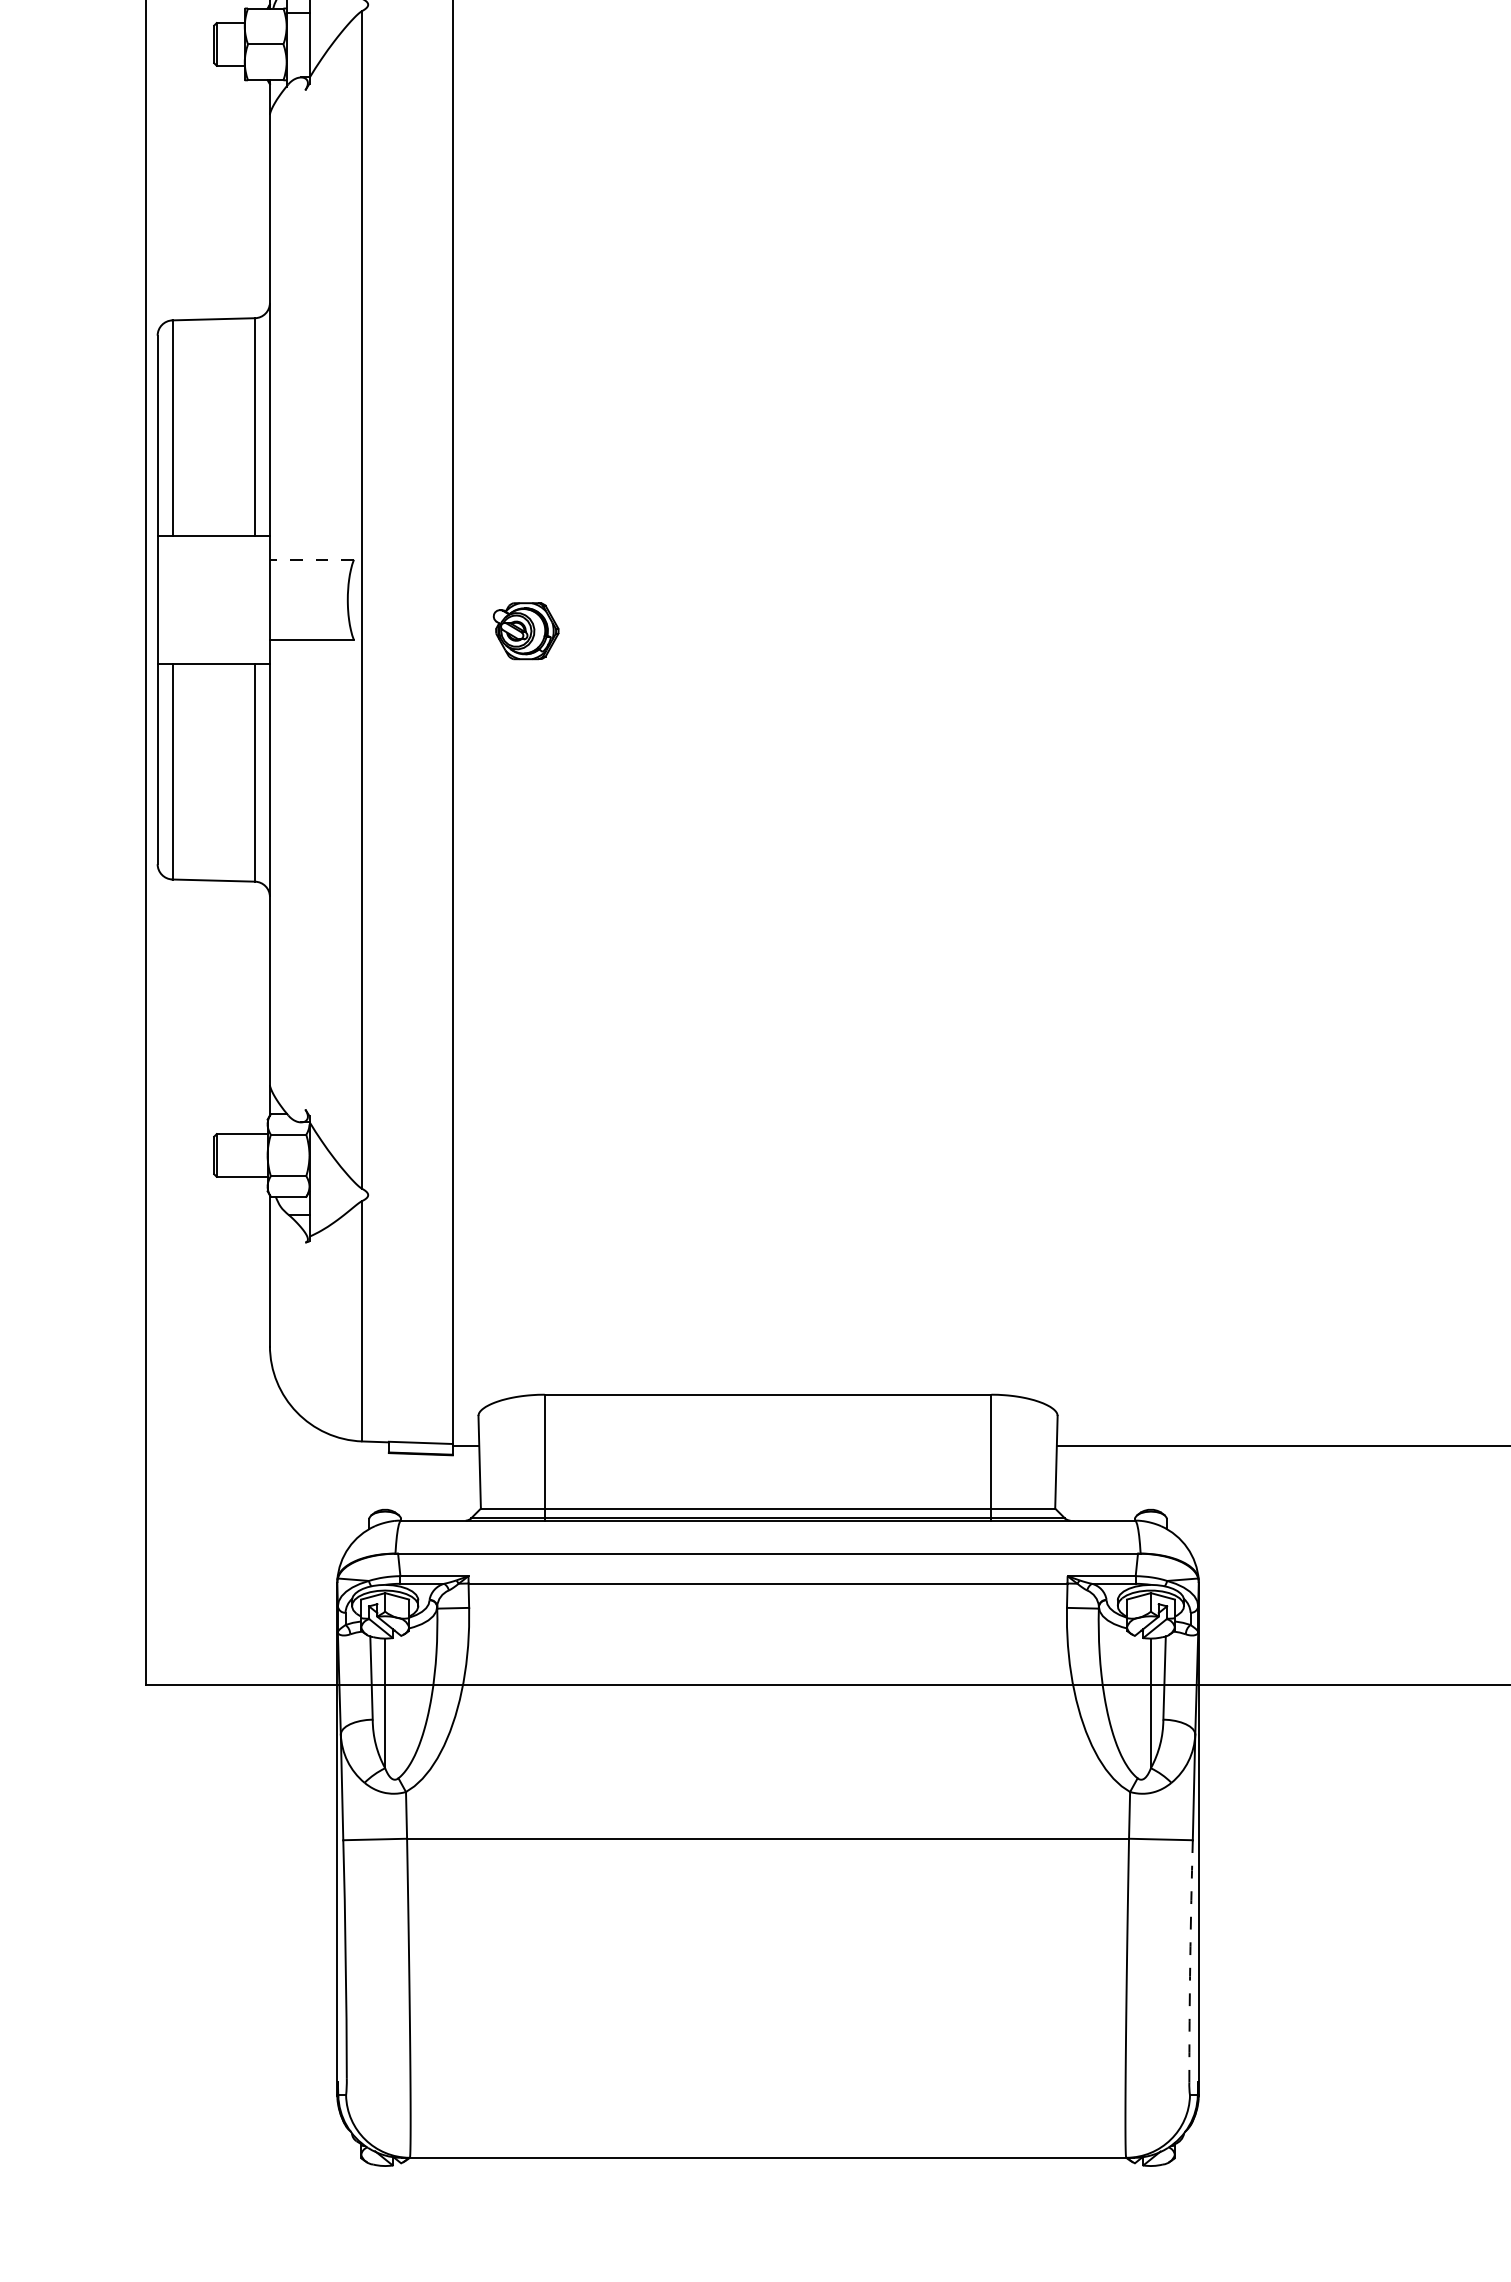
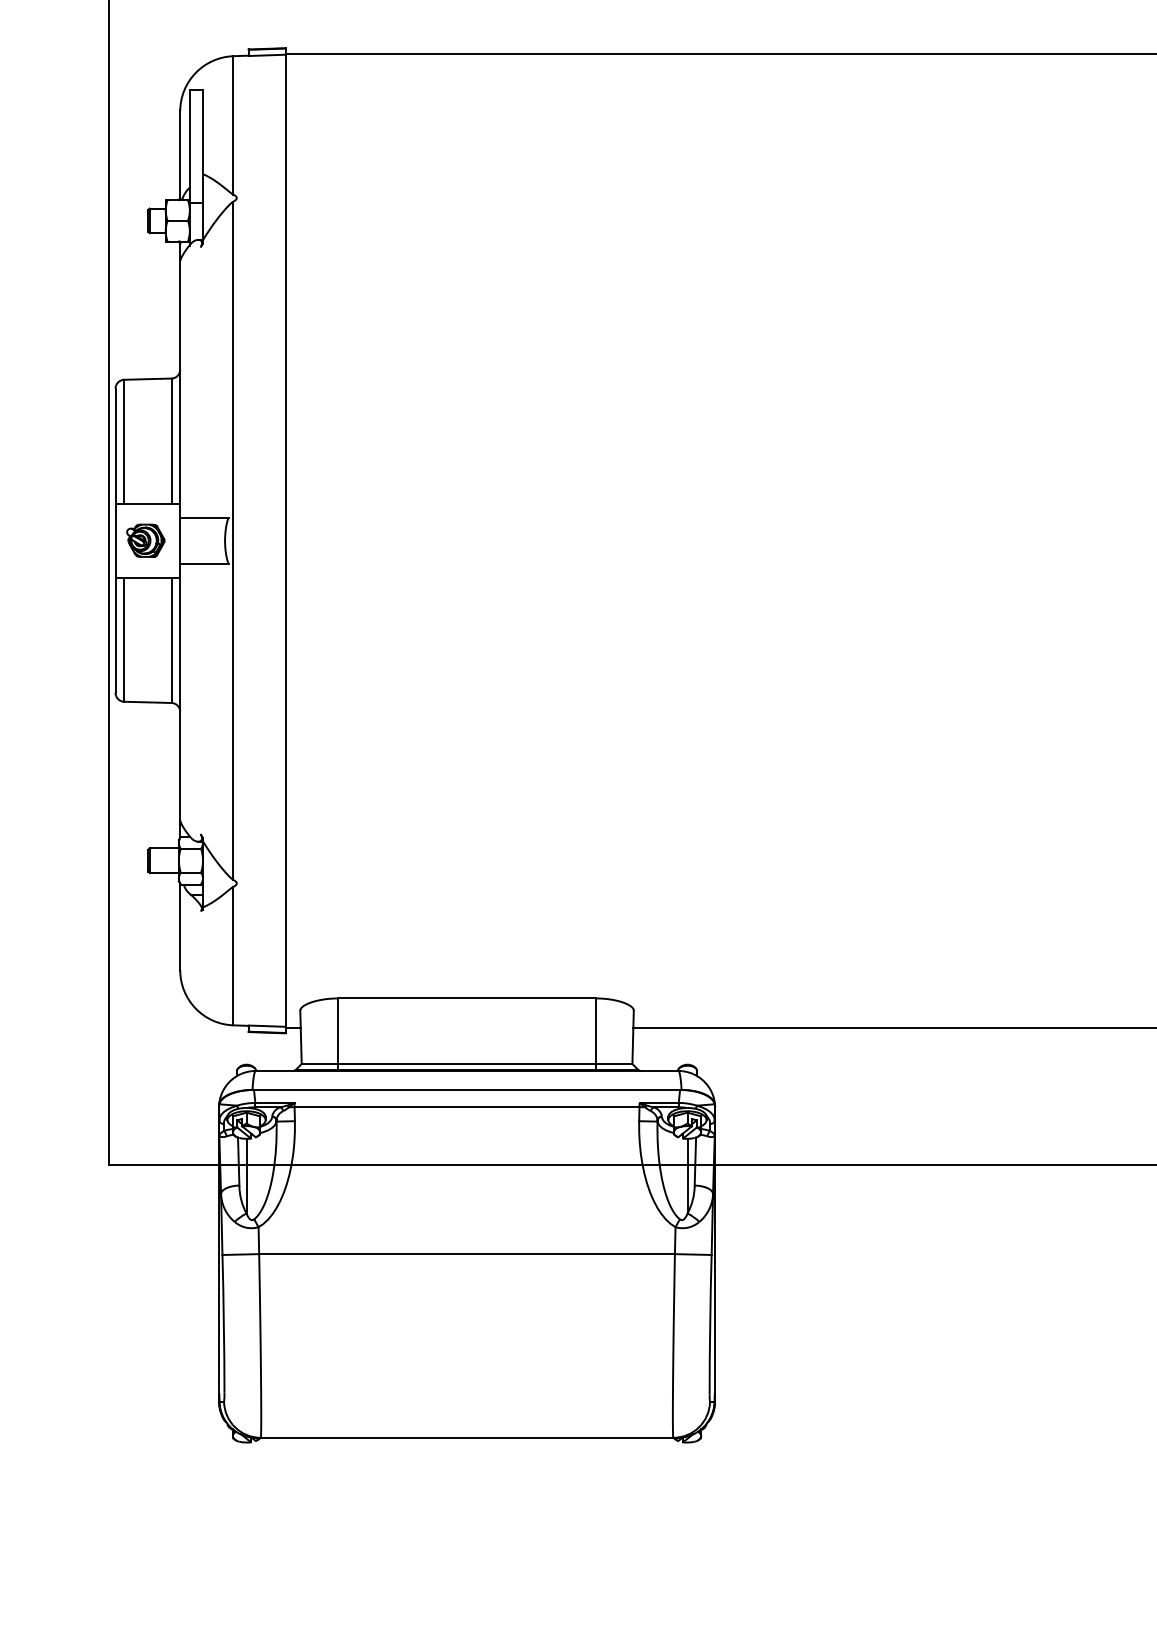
line: (310, 559) -> (203, 517), dashed -> solid
part: (525, 630) -> (145, 540), moved
arc: (1190, 1960) -> (710, 1324), dashed -> solid

